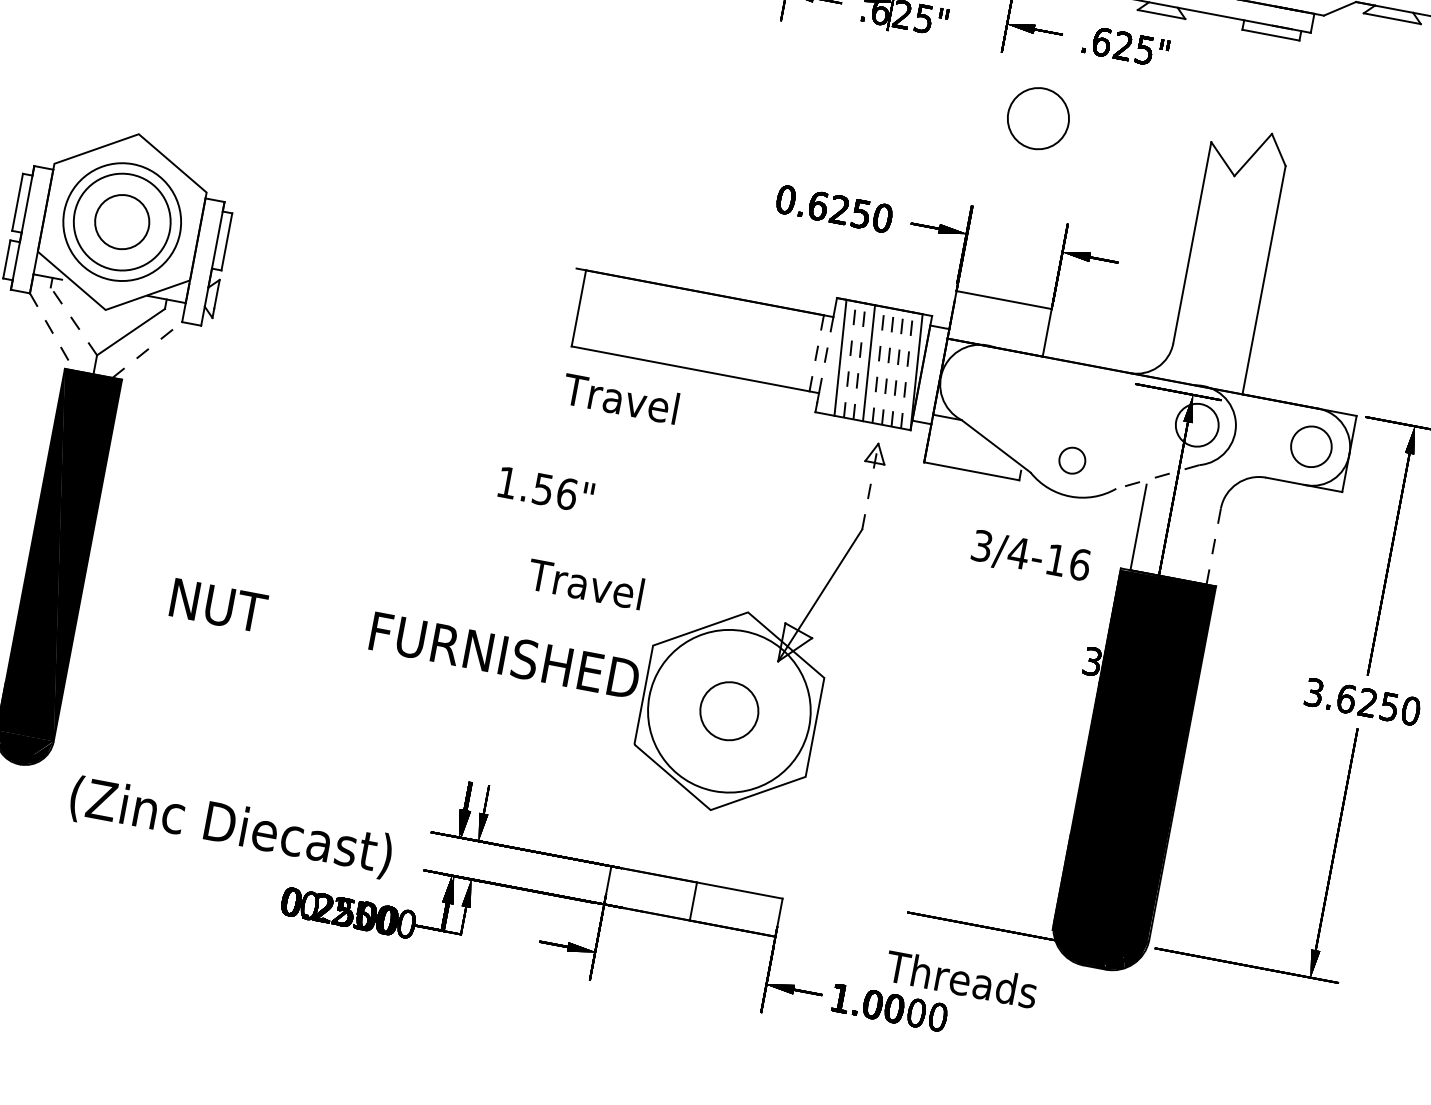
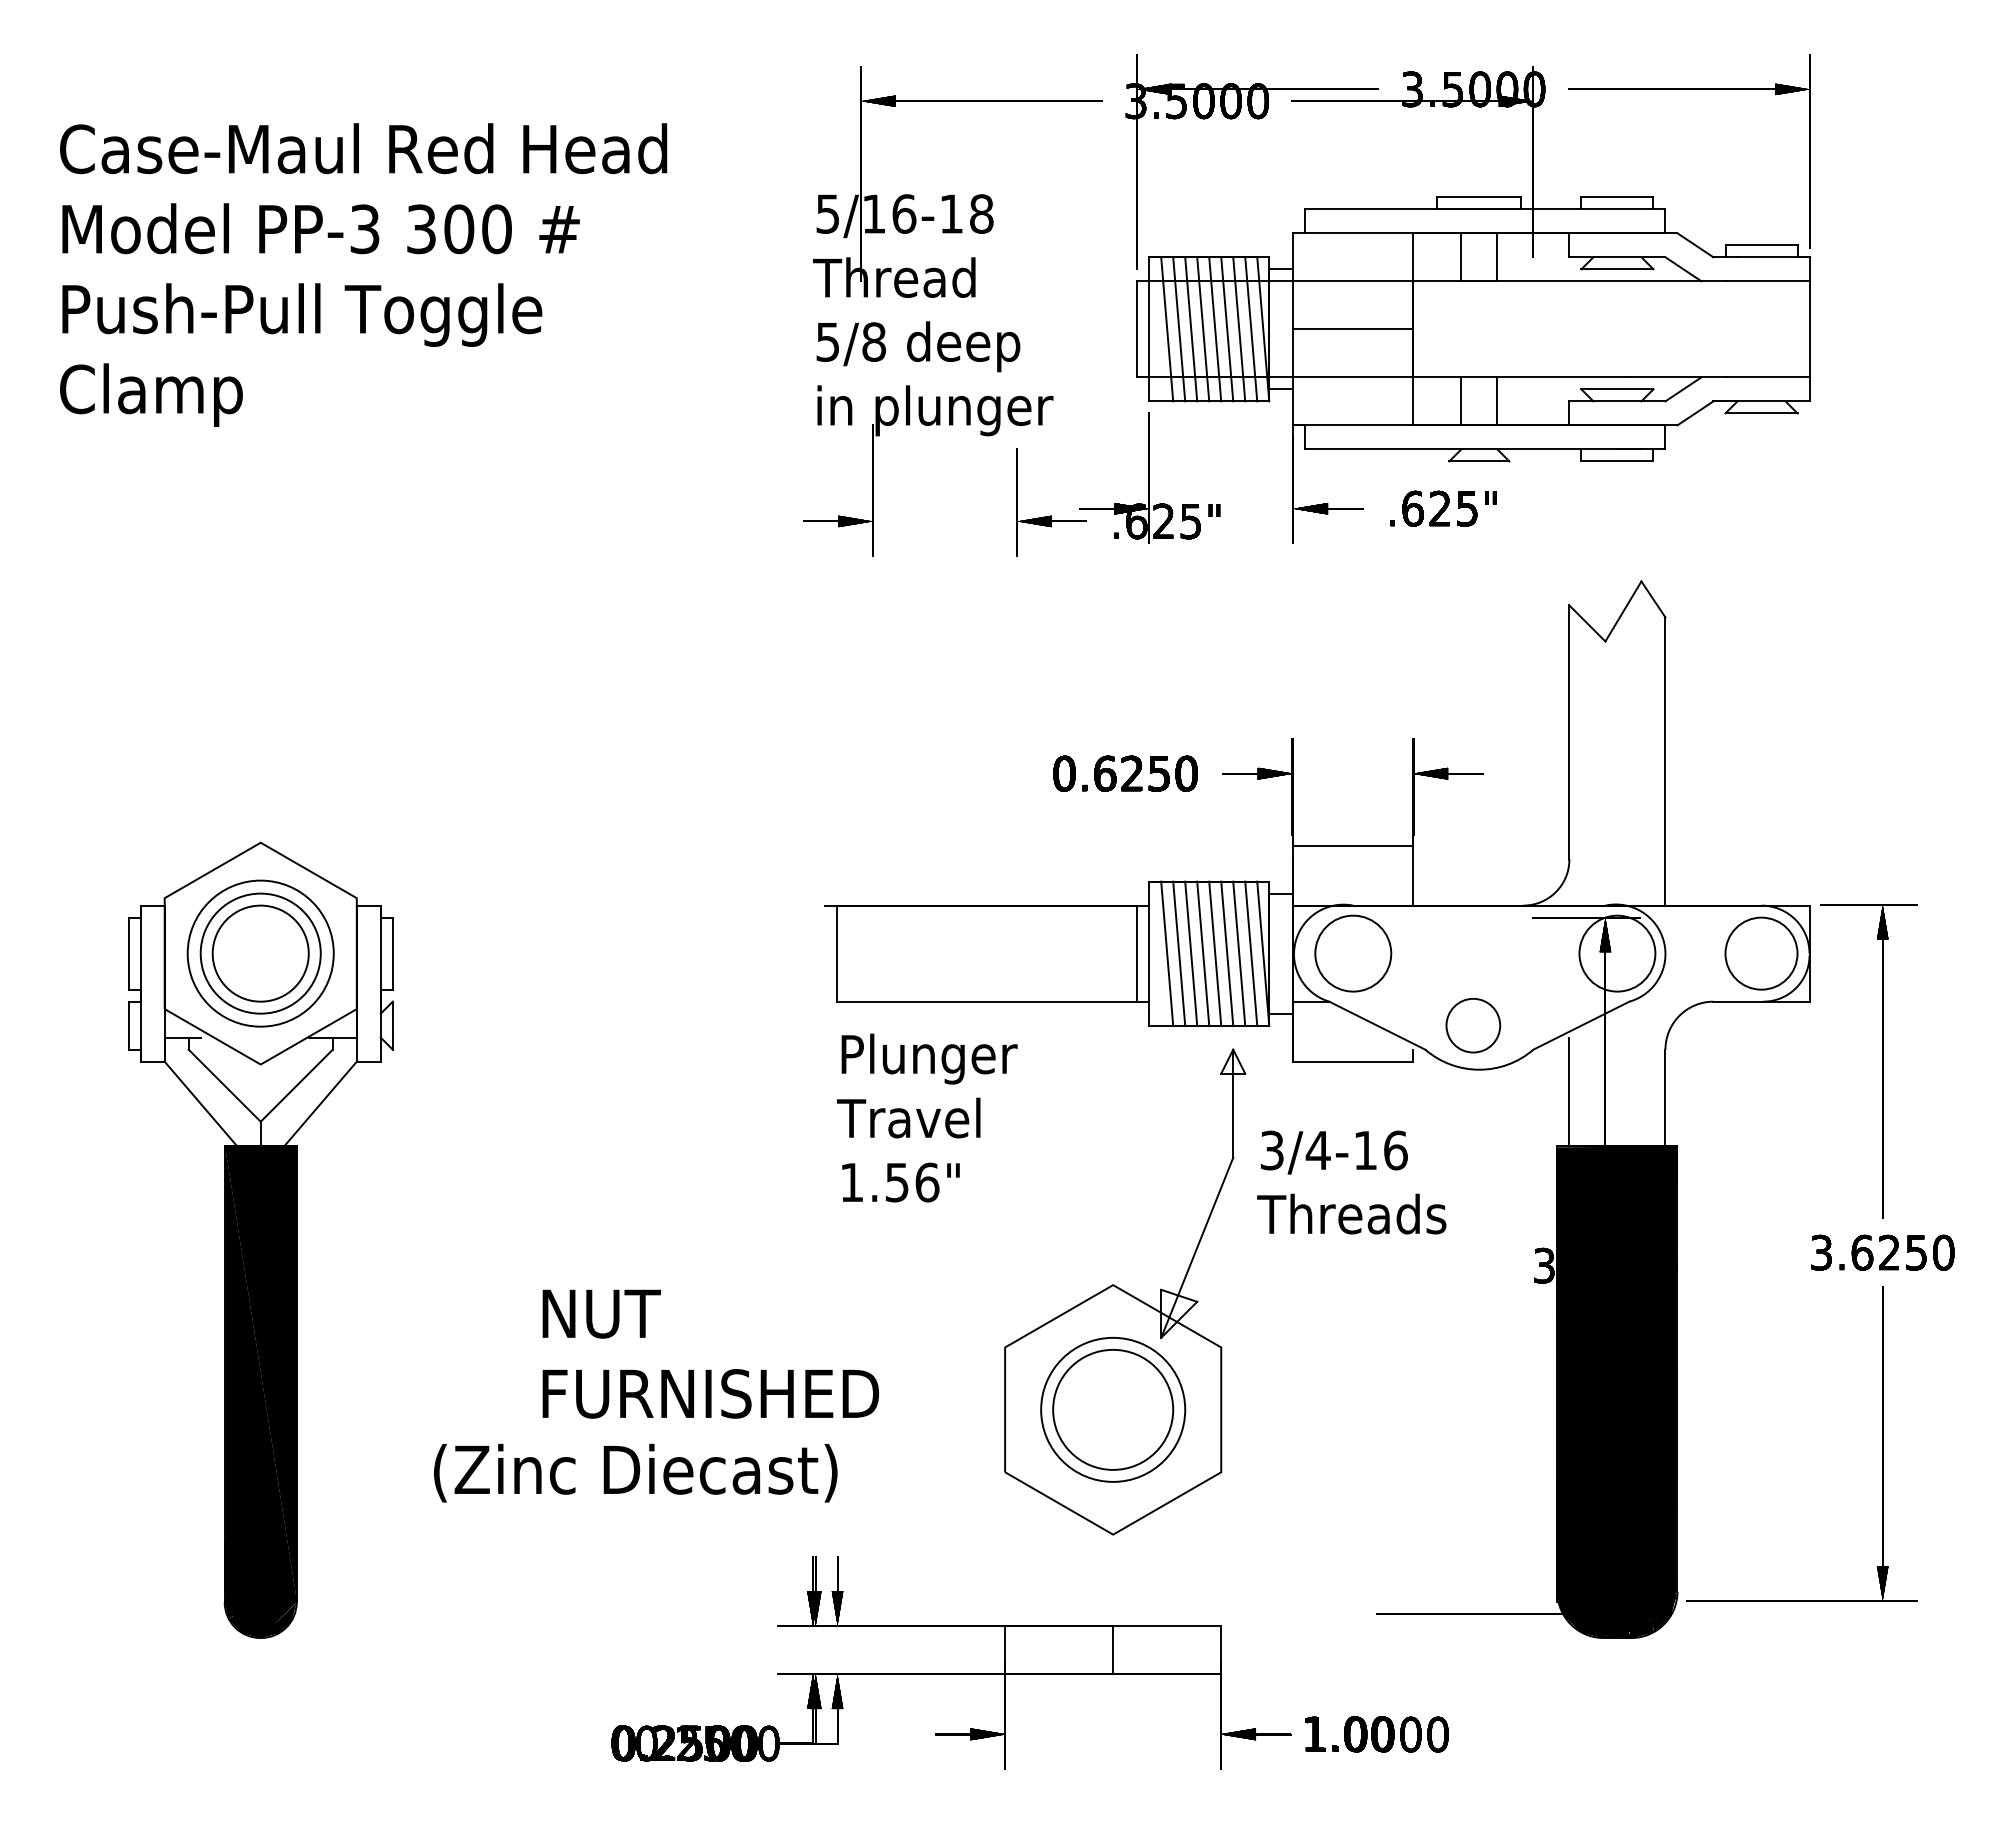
circle: (1038, 118) -> (1353, 953), moved
circle: (122, 221) -> (260, 953), size x1.43
line: (73, 321) -> (224, 1085), dashed -> solid
line: (52, 332) -> (201, 1104), dashed -> solid
line: (147, 349) -> (321, 1103), dashed -> solid
line: (816, 354) -> (1137, 954), dashed -> solid
line: (826, 355) -> (1149, 953), dashed -> solid
line: (850, 359) -> (1179, 953), dashed -> solid
line: (859, 361) -> (1191, 953), dashed -> solid
line: (878, 364) -> (1215, 953), dashed -> solid
line: (888, 366) -> (1227, 953), dashed -> solid
line: (897, 368) -> (1239, 953), dashed -> solid
line: (907, 370) -> (1251, 953), dashed -> solid
text: (634, 405) -> (927, 1058), Travel -> Plunger
circle: (1197, 425) -> (1617, 953), size x1.43
circle: (1311, 446) -> (1761, 953), size x1.43
circle: (1072, 460) -> (1473, 1025), size x1.67
line: (1158, 476) -> (1581, 1025), dashed -> solid
line: (870, 486) -> (1233, 1103), dashed -> solid
text: (545, 489) -> (900, 1182), moved
line: (1213, 547) -> (1665, 1098), dashed -> solid
text: (1030, 556) -> (1333, 1152), moved
text: (585, 583) -> (908, 1117), moved
text: (218, 605) -> (601, 1313), moved
text: (504, 655) -> (710, 1393), moved
circle: (729, 711) -> (1113, 1409), size x0.71
circle: (729, 711) -> (1113, 1409), size x1.67
text: (230, 826) -> (635, 1472), moved
text: (961, 978) -> (1351, 1213), moved

